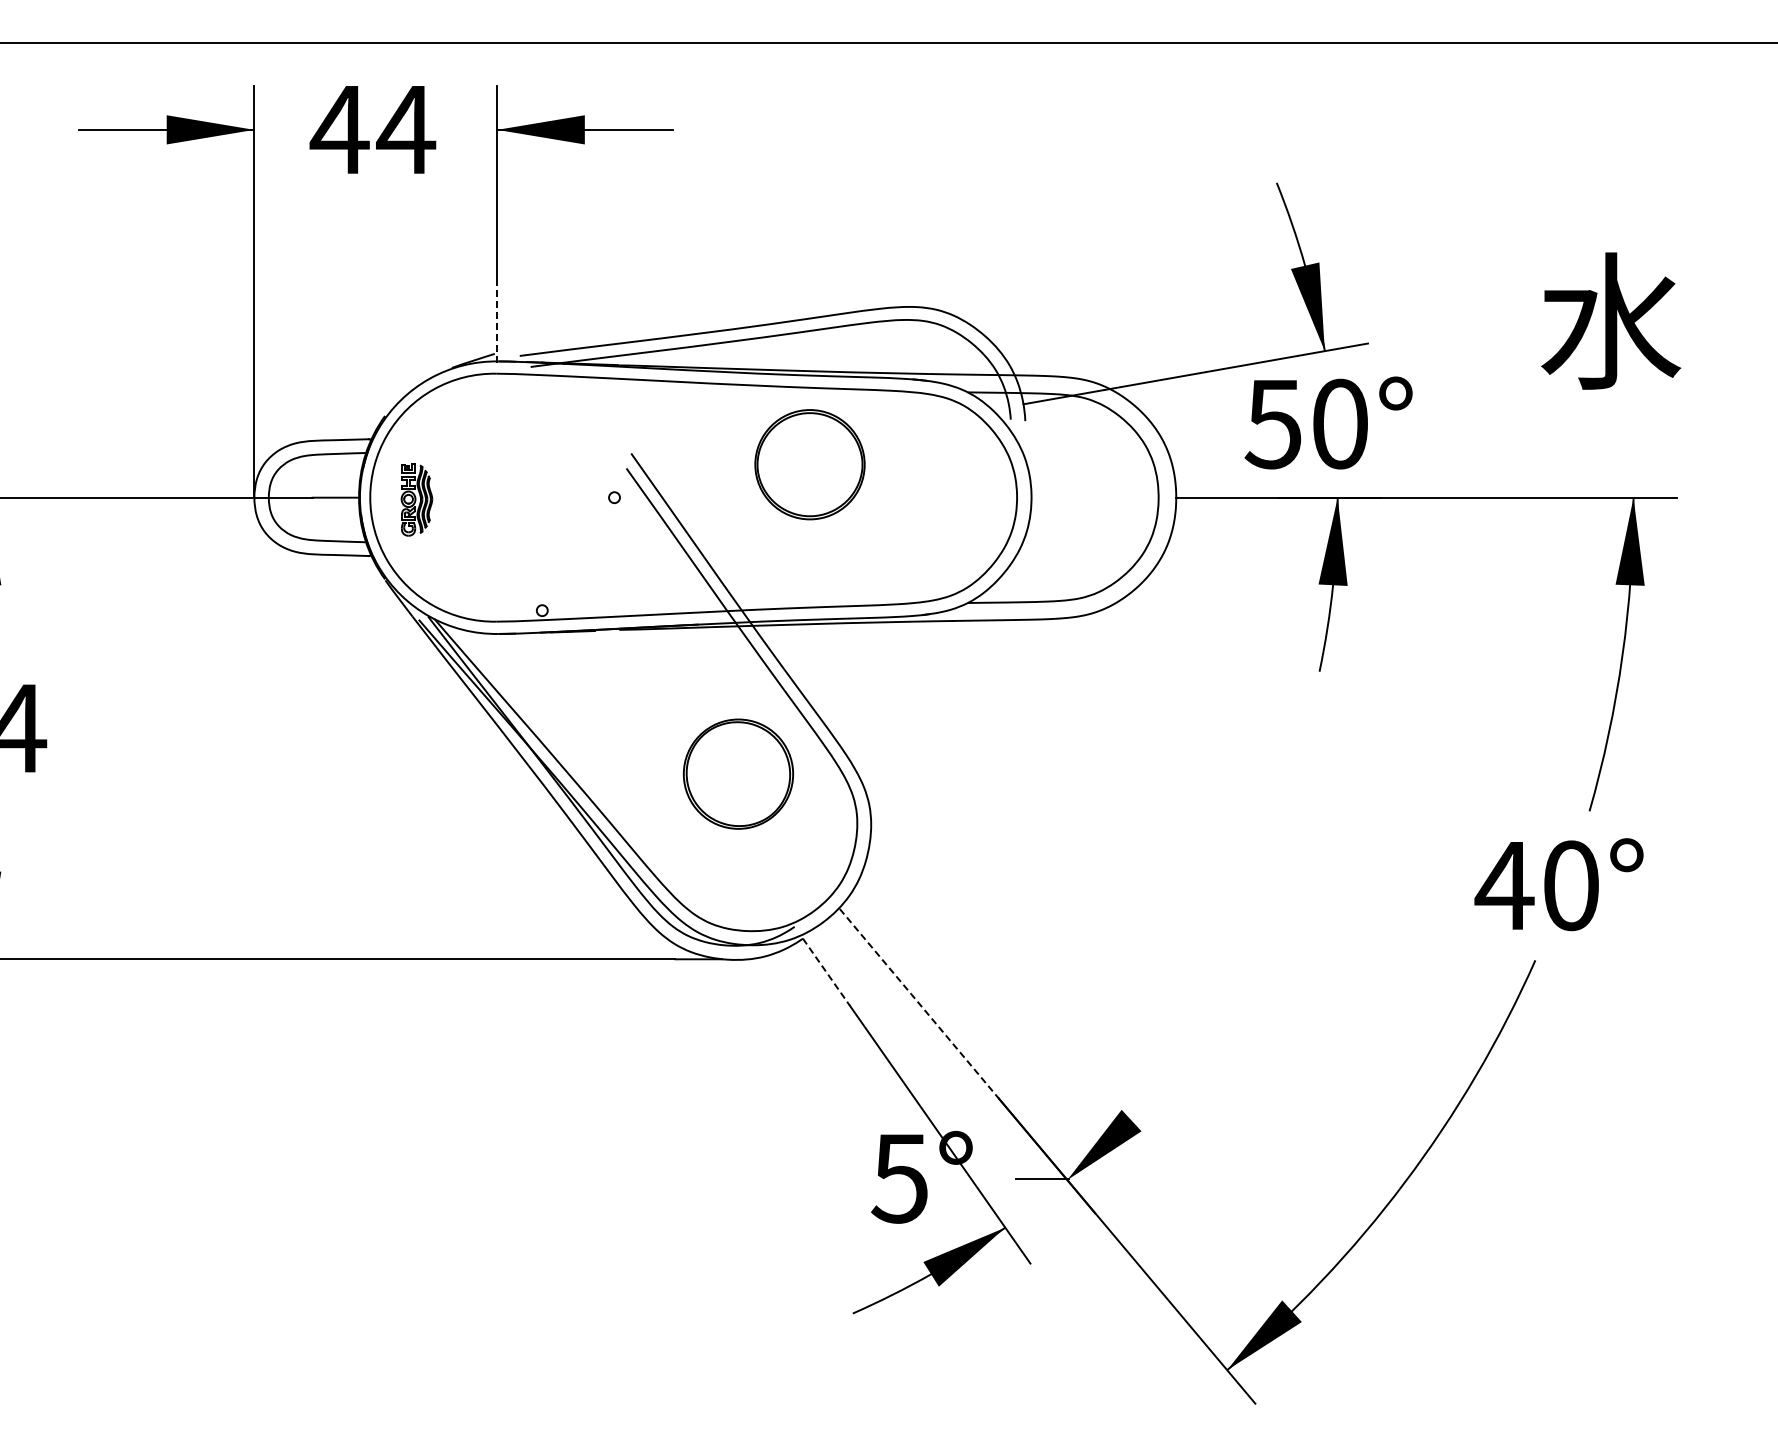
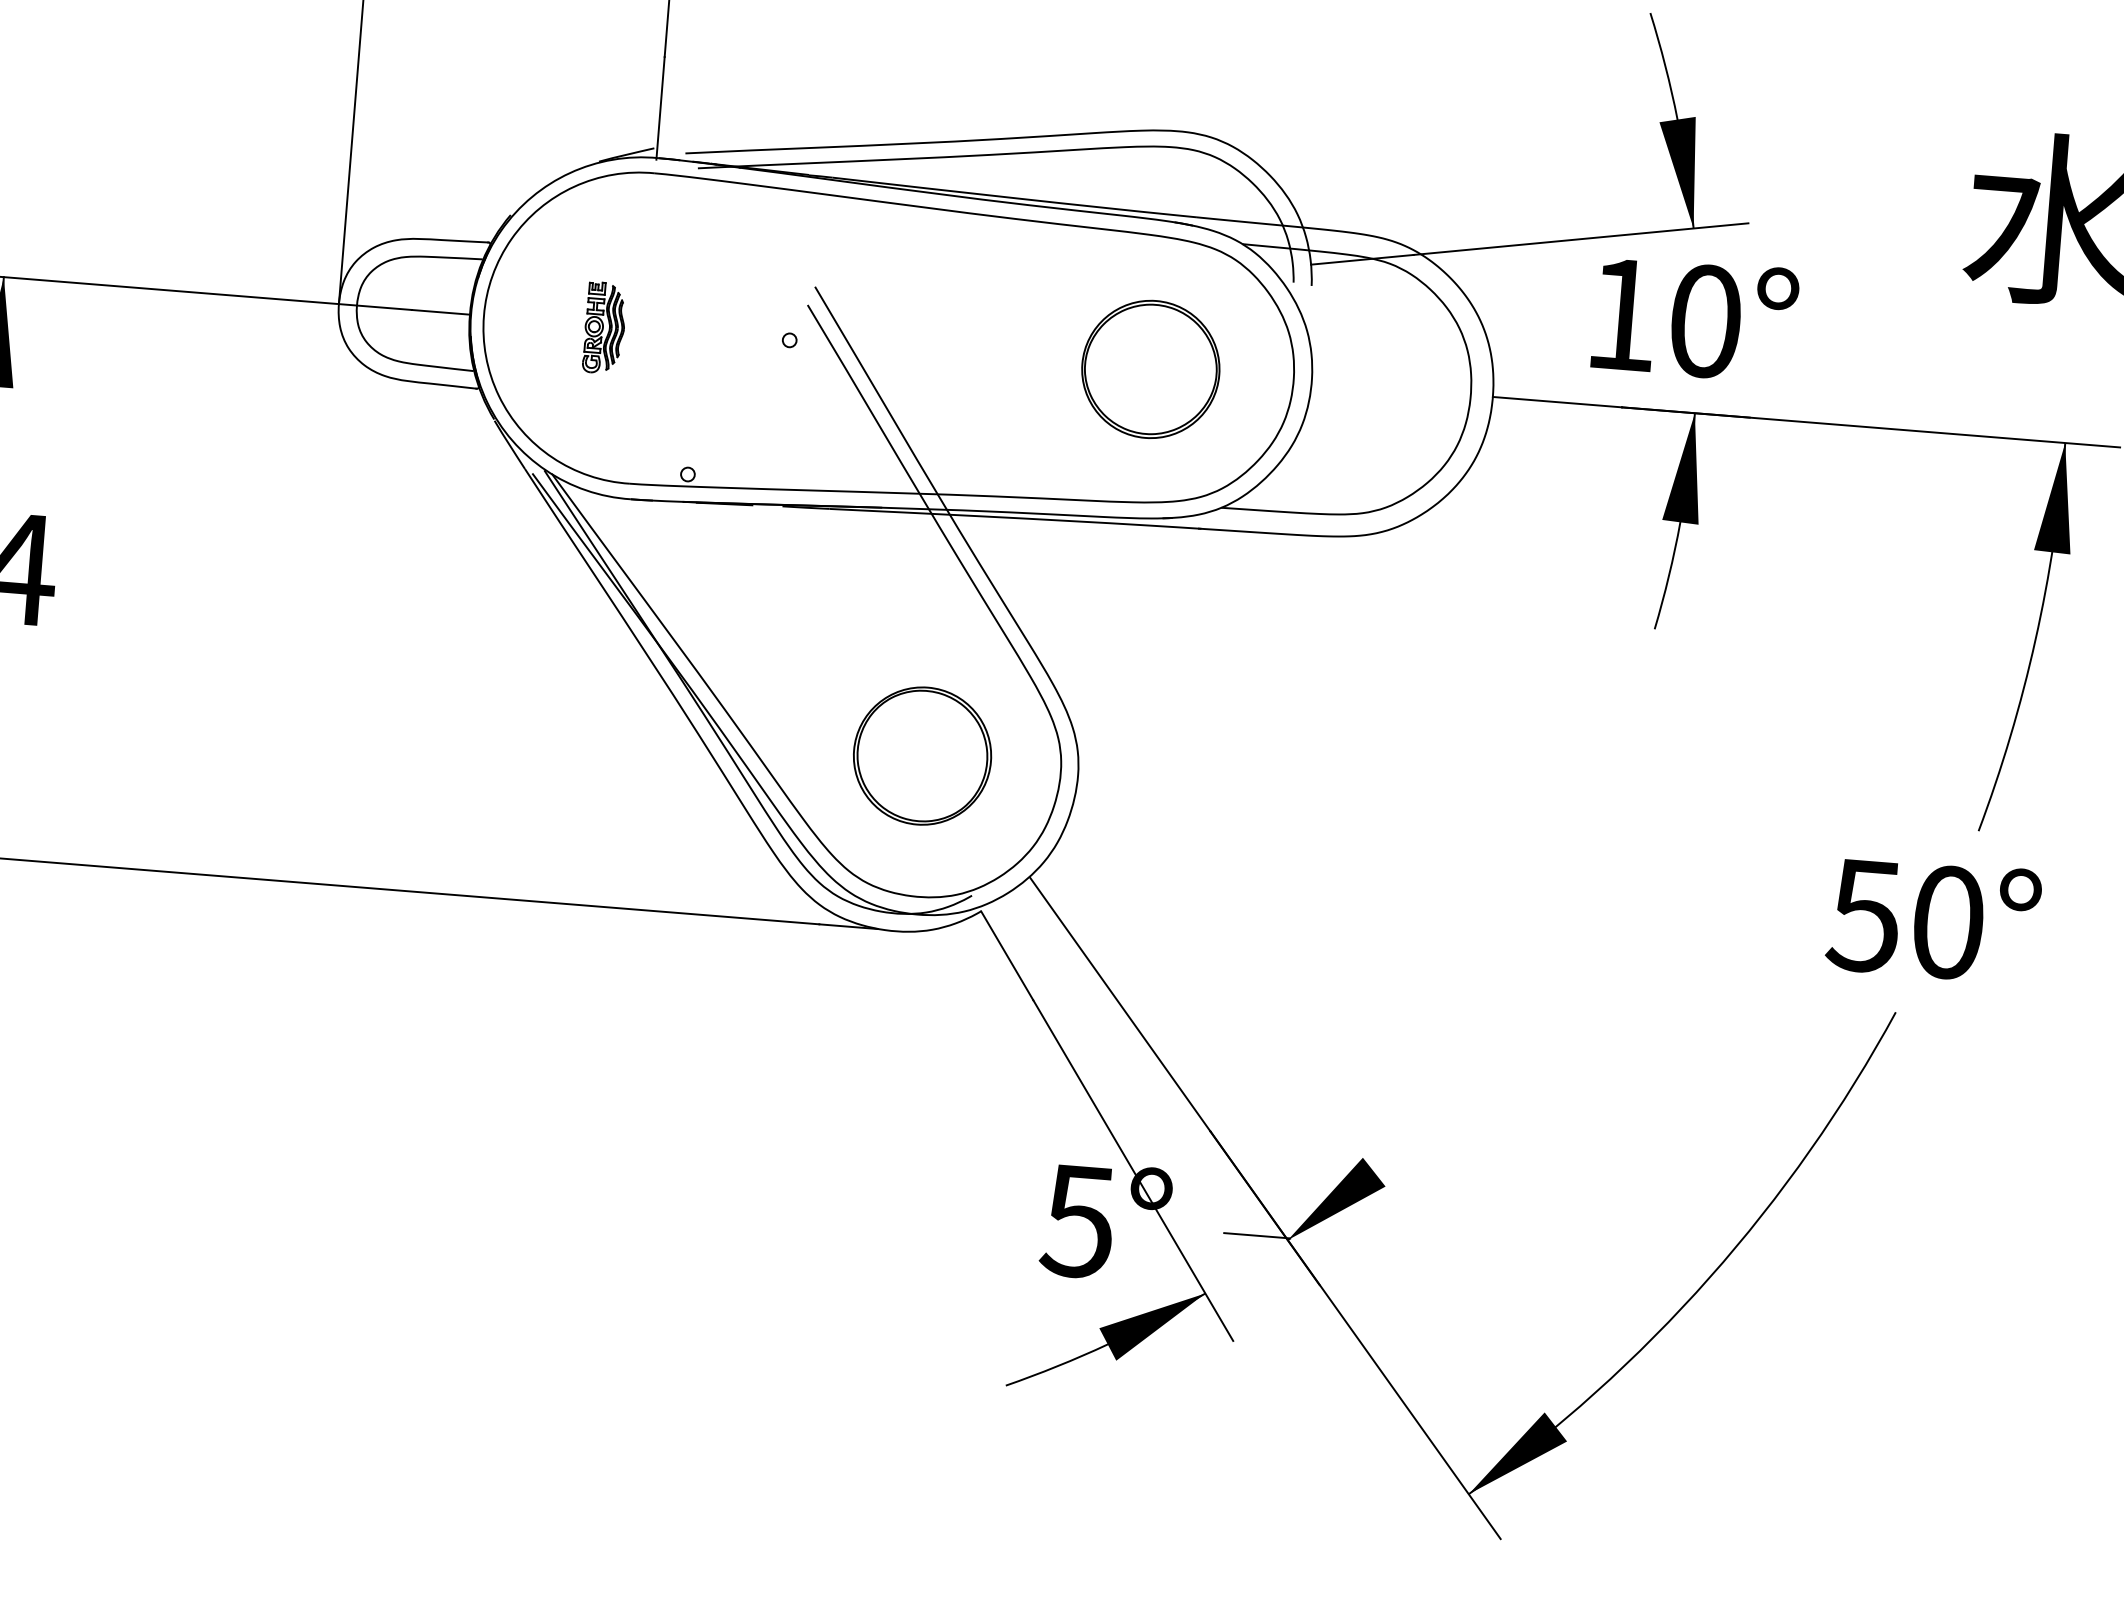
line: (497, 321) -> (660, 108), dashed -> solid
text: (1272, 424) -> (1620, 315), 50° -> 10°
part: (809, 464) -> (1150, 369), moved
part: (416, 499) -> (604, 327), moved
part: (738, 773) -> (922, 755), moved
text: (1504, 886) -> (1864, 916), 40° -> 50°
line: (826, 972) -> (1007, 956), dashed -> solid
line: (919, 1003) -> (1120, 1004), dashed -> solid

